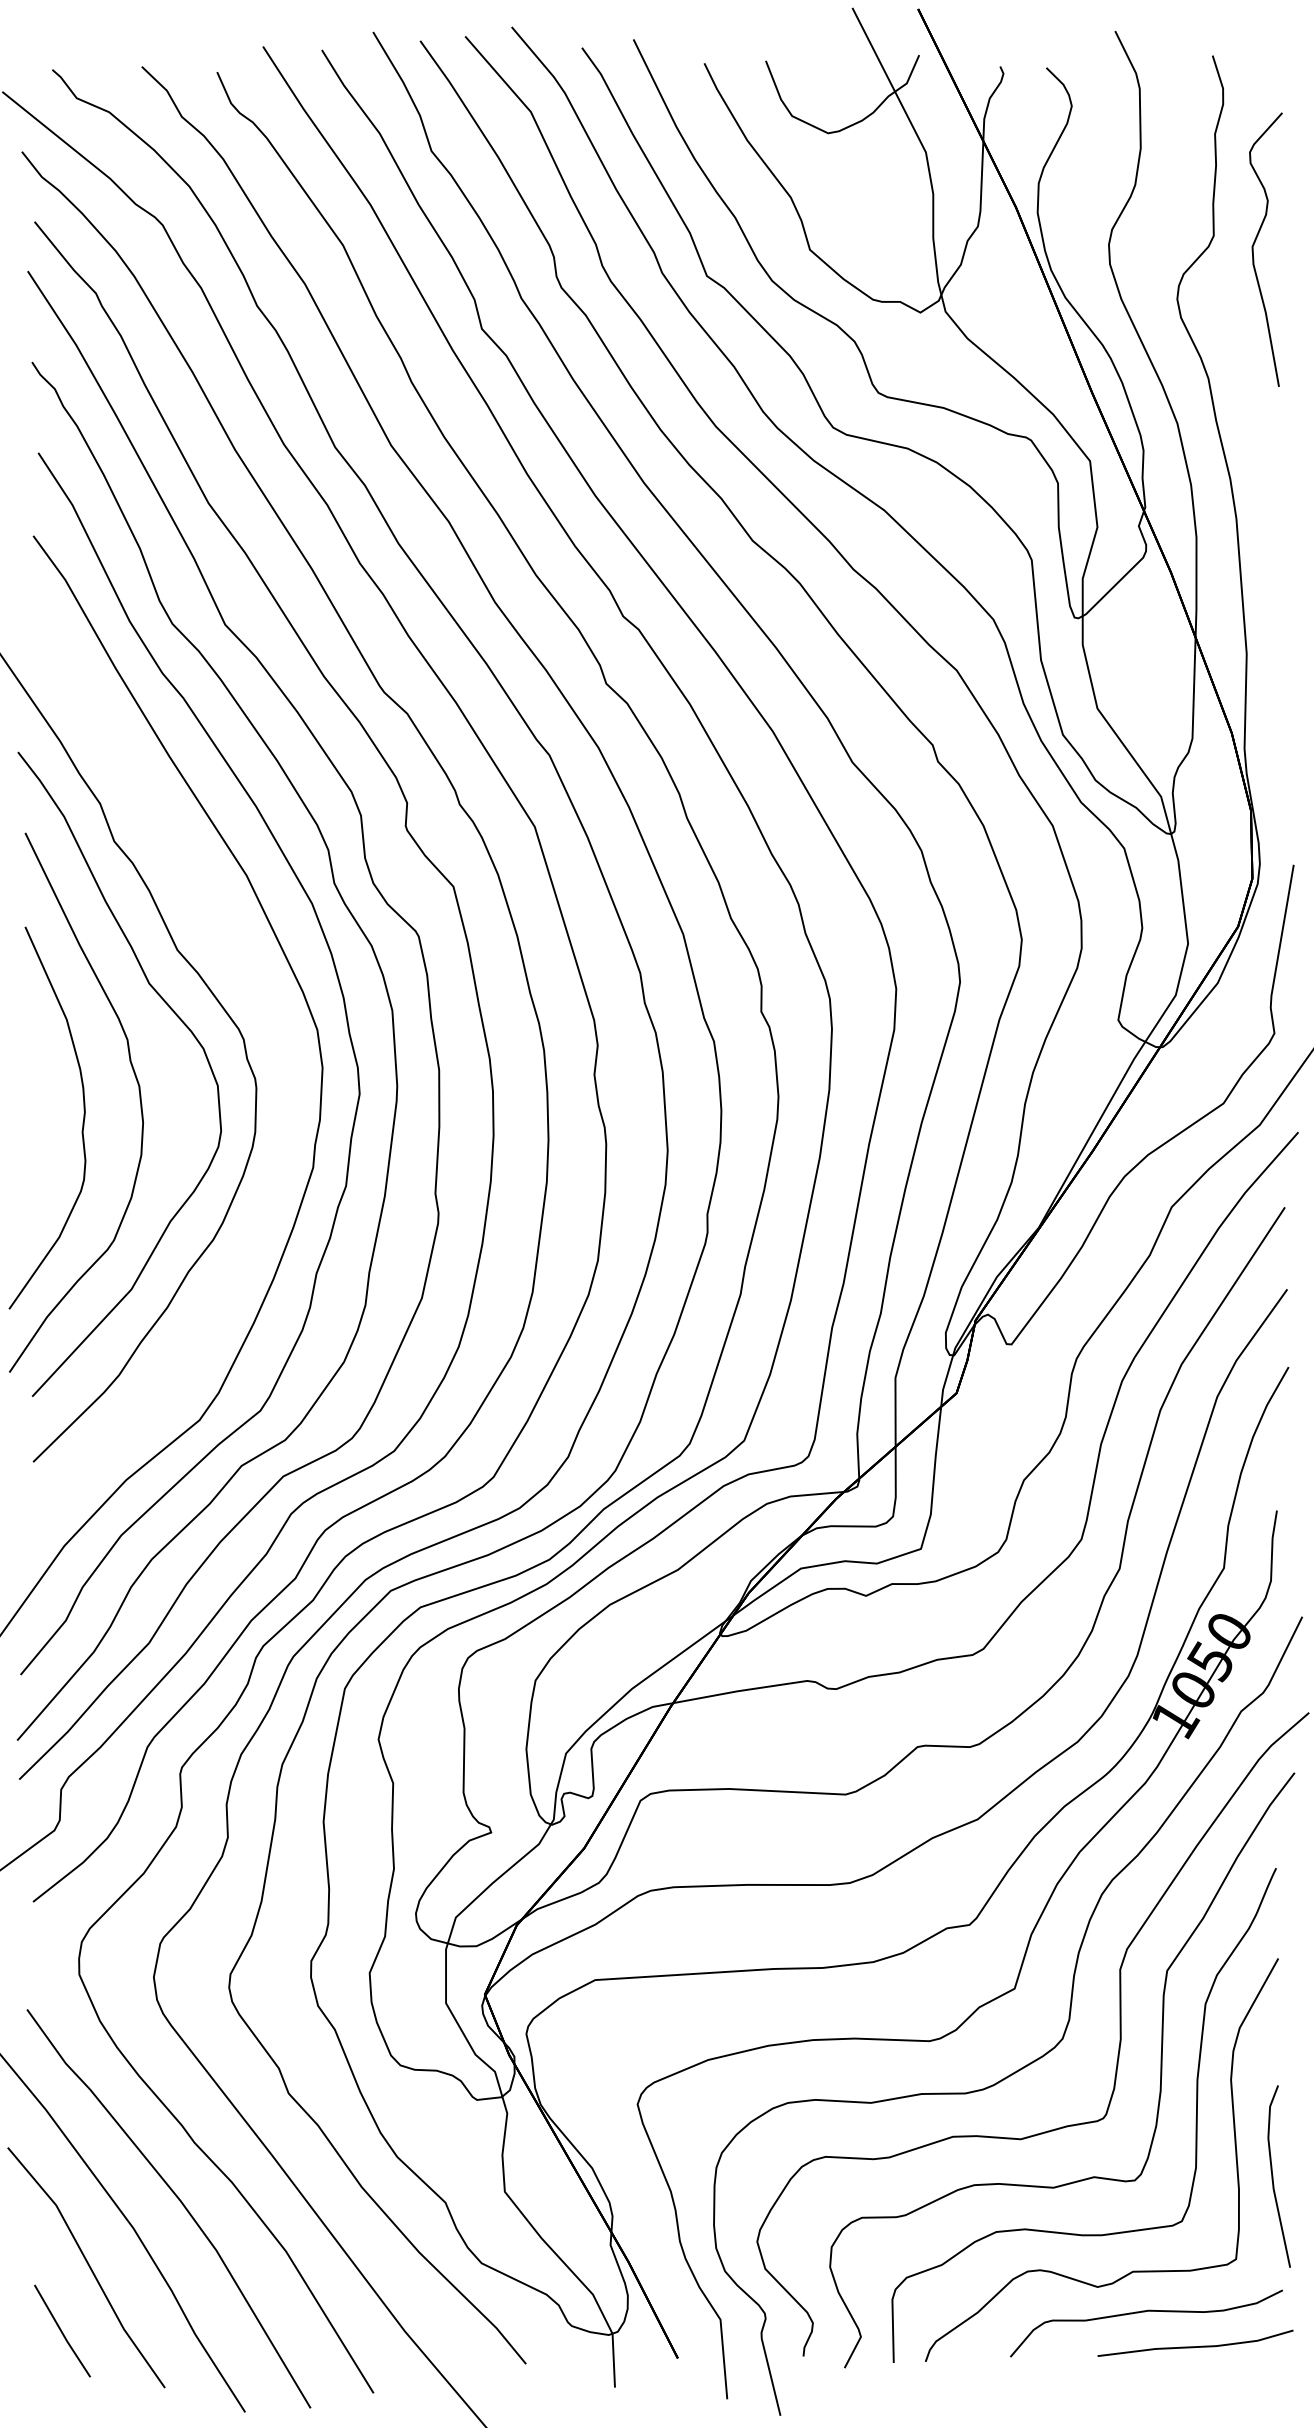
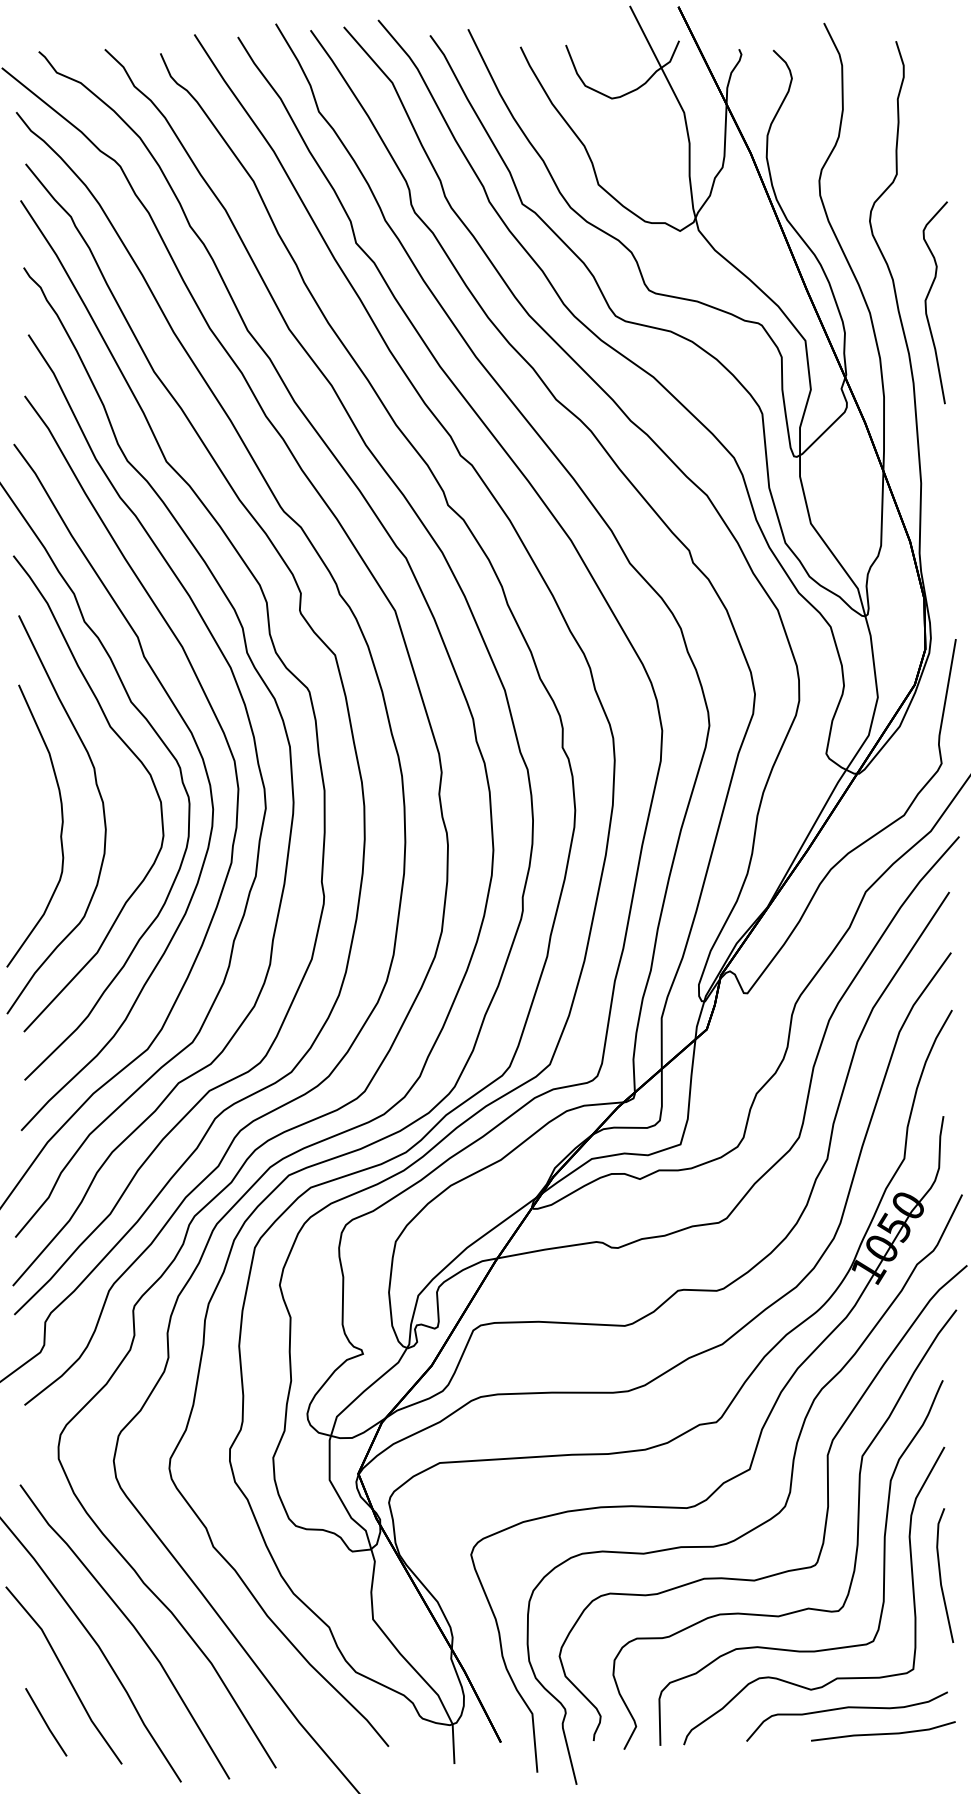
curve: (1254, 245) -> (926, 299), moved
curve: (267, 1014) -> (197, 749), added
line: (1273, 2176) -> (940, 1575), moved

